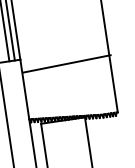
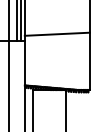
line: (65, 63) -> (56, 33), moved

